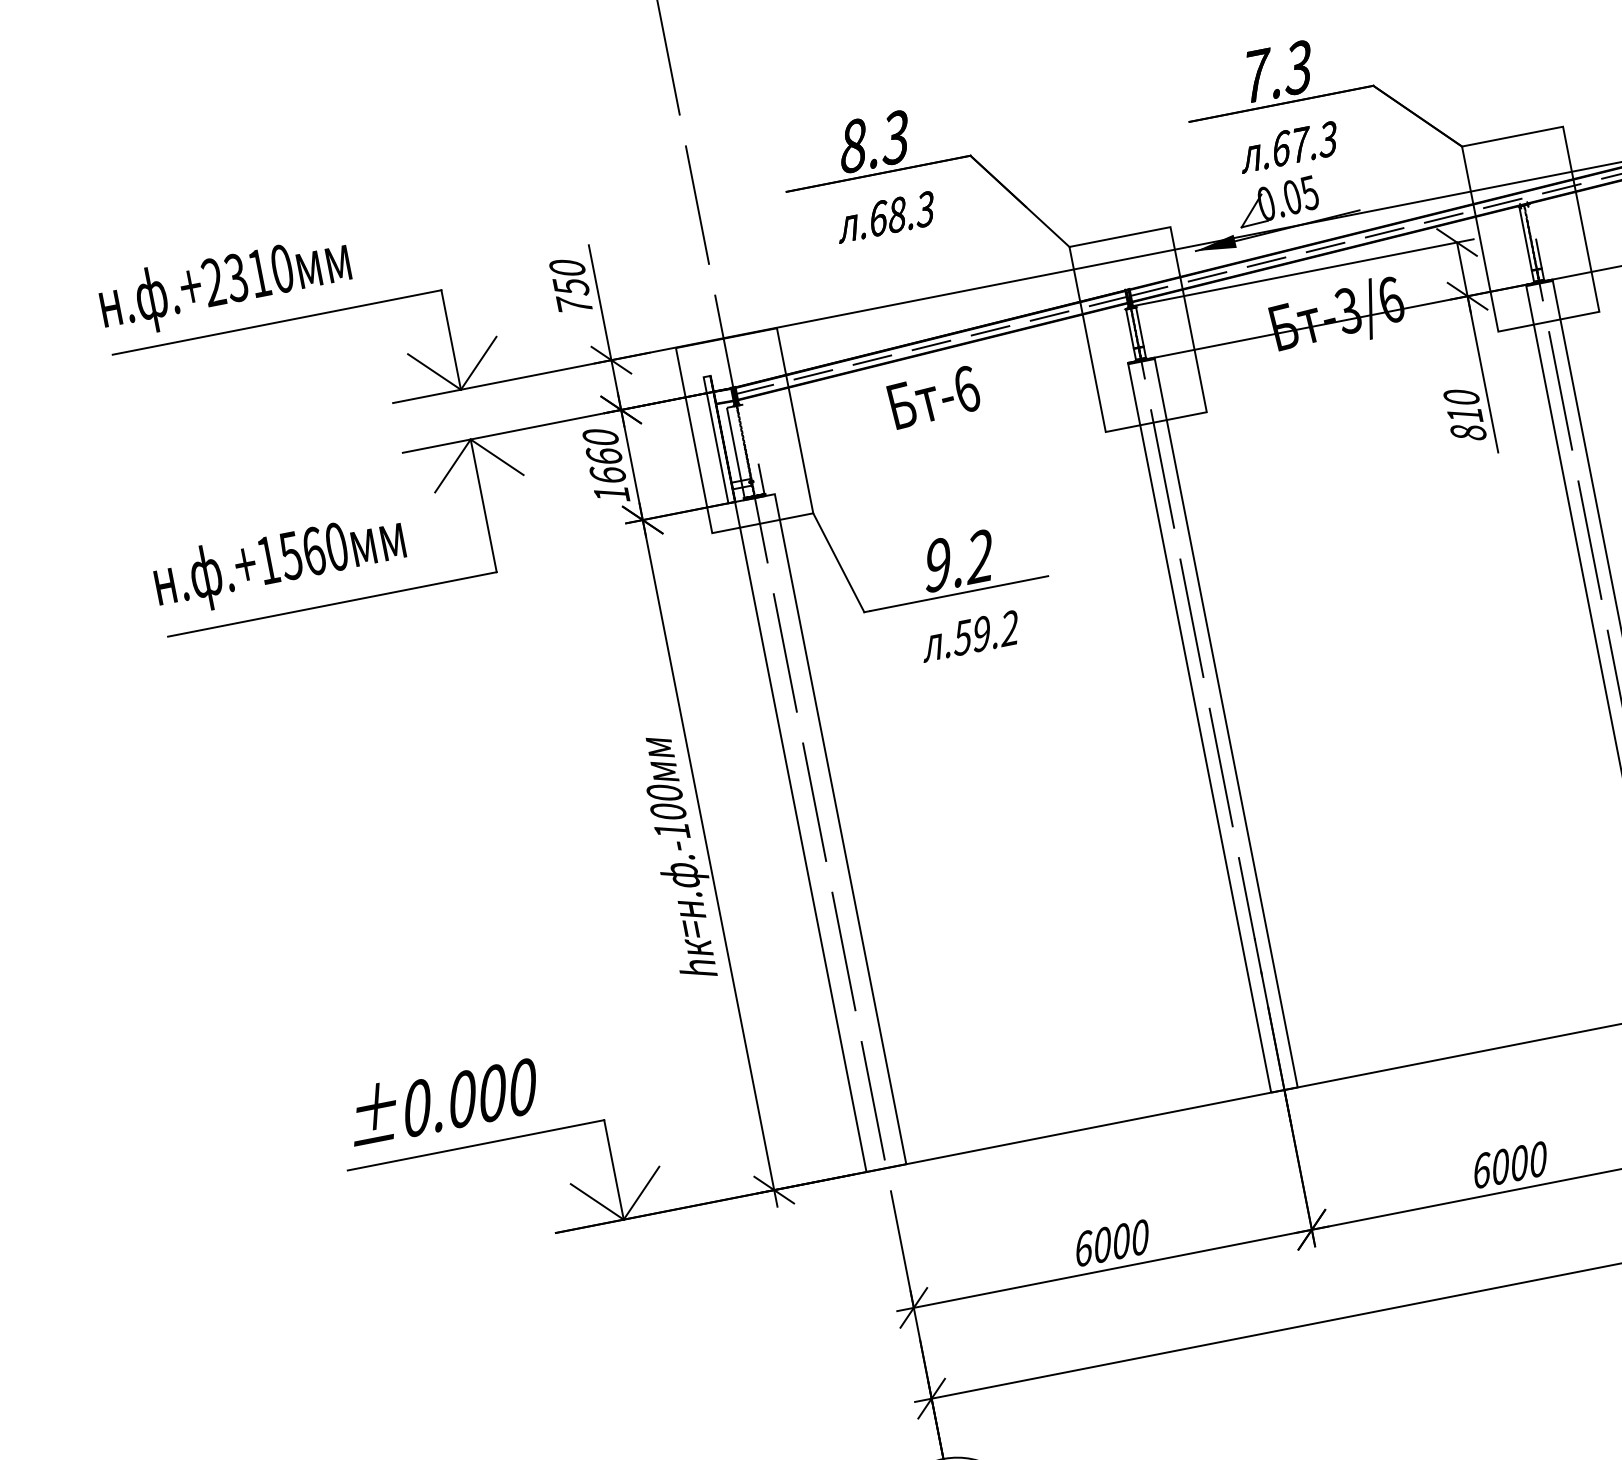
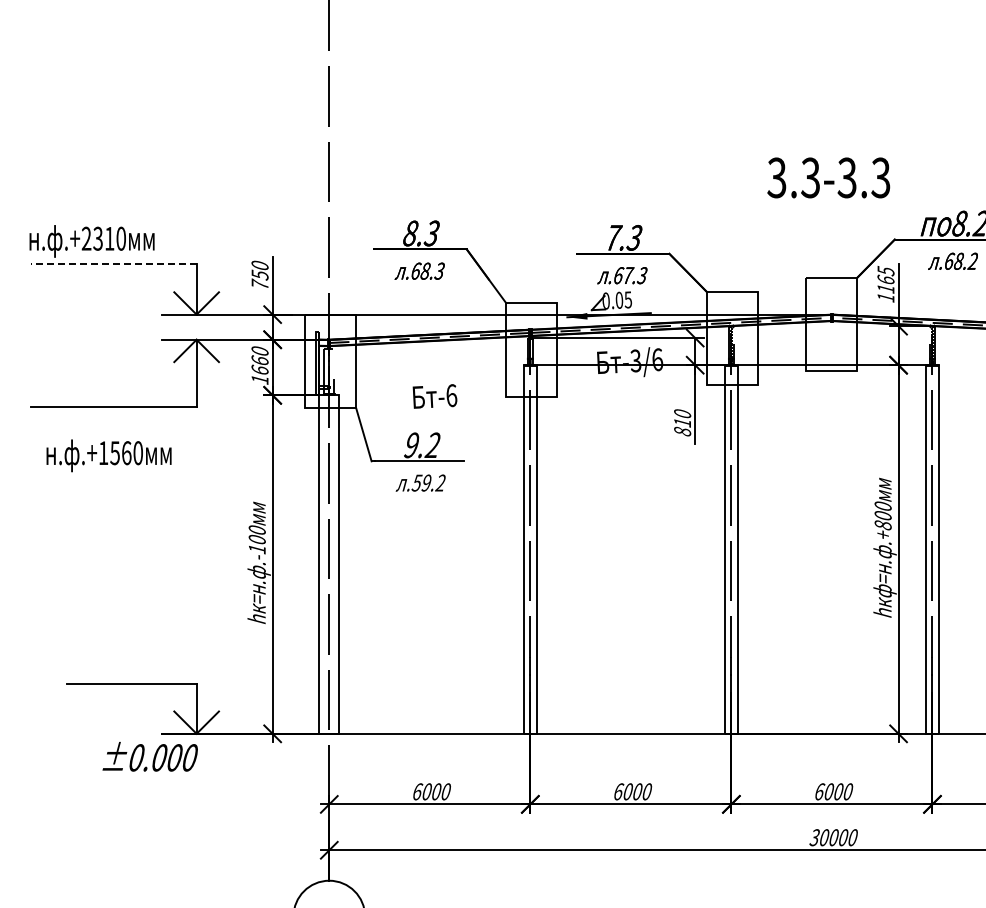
line: (276, 322) -> (113, 264), solid -> dashed
text: (932, 397) -> (434, 396), moved
text: (278, 562) -> (108, 455), moved
text: (441, 1100) -> (149, 756), moved

